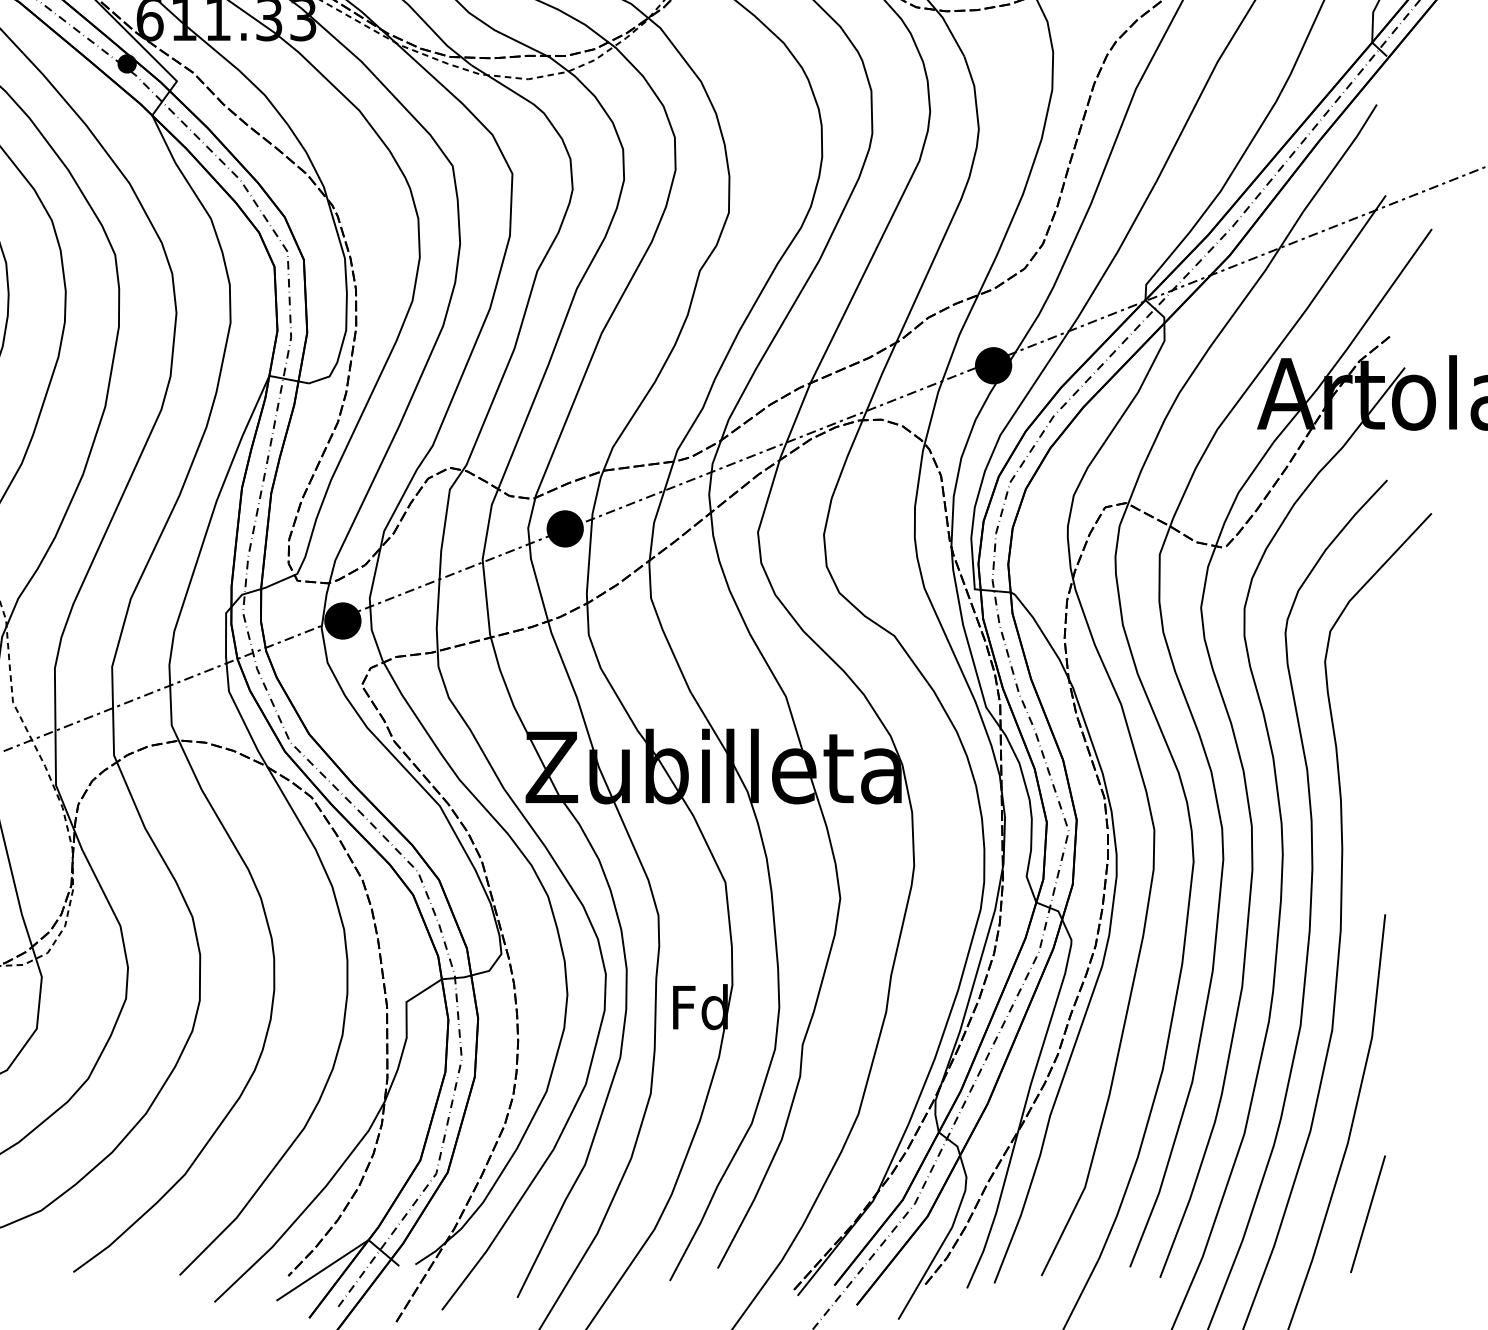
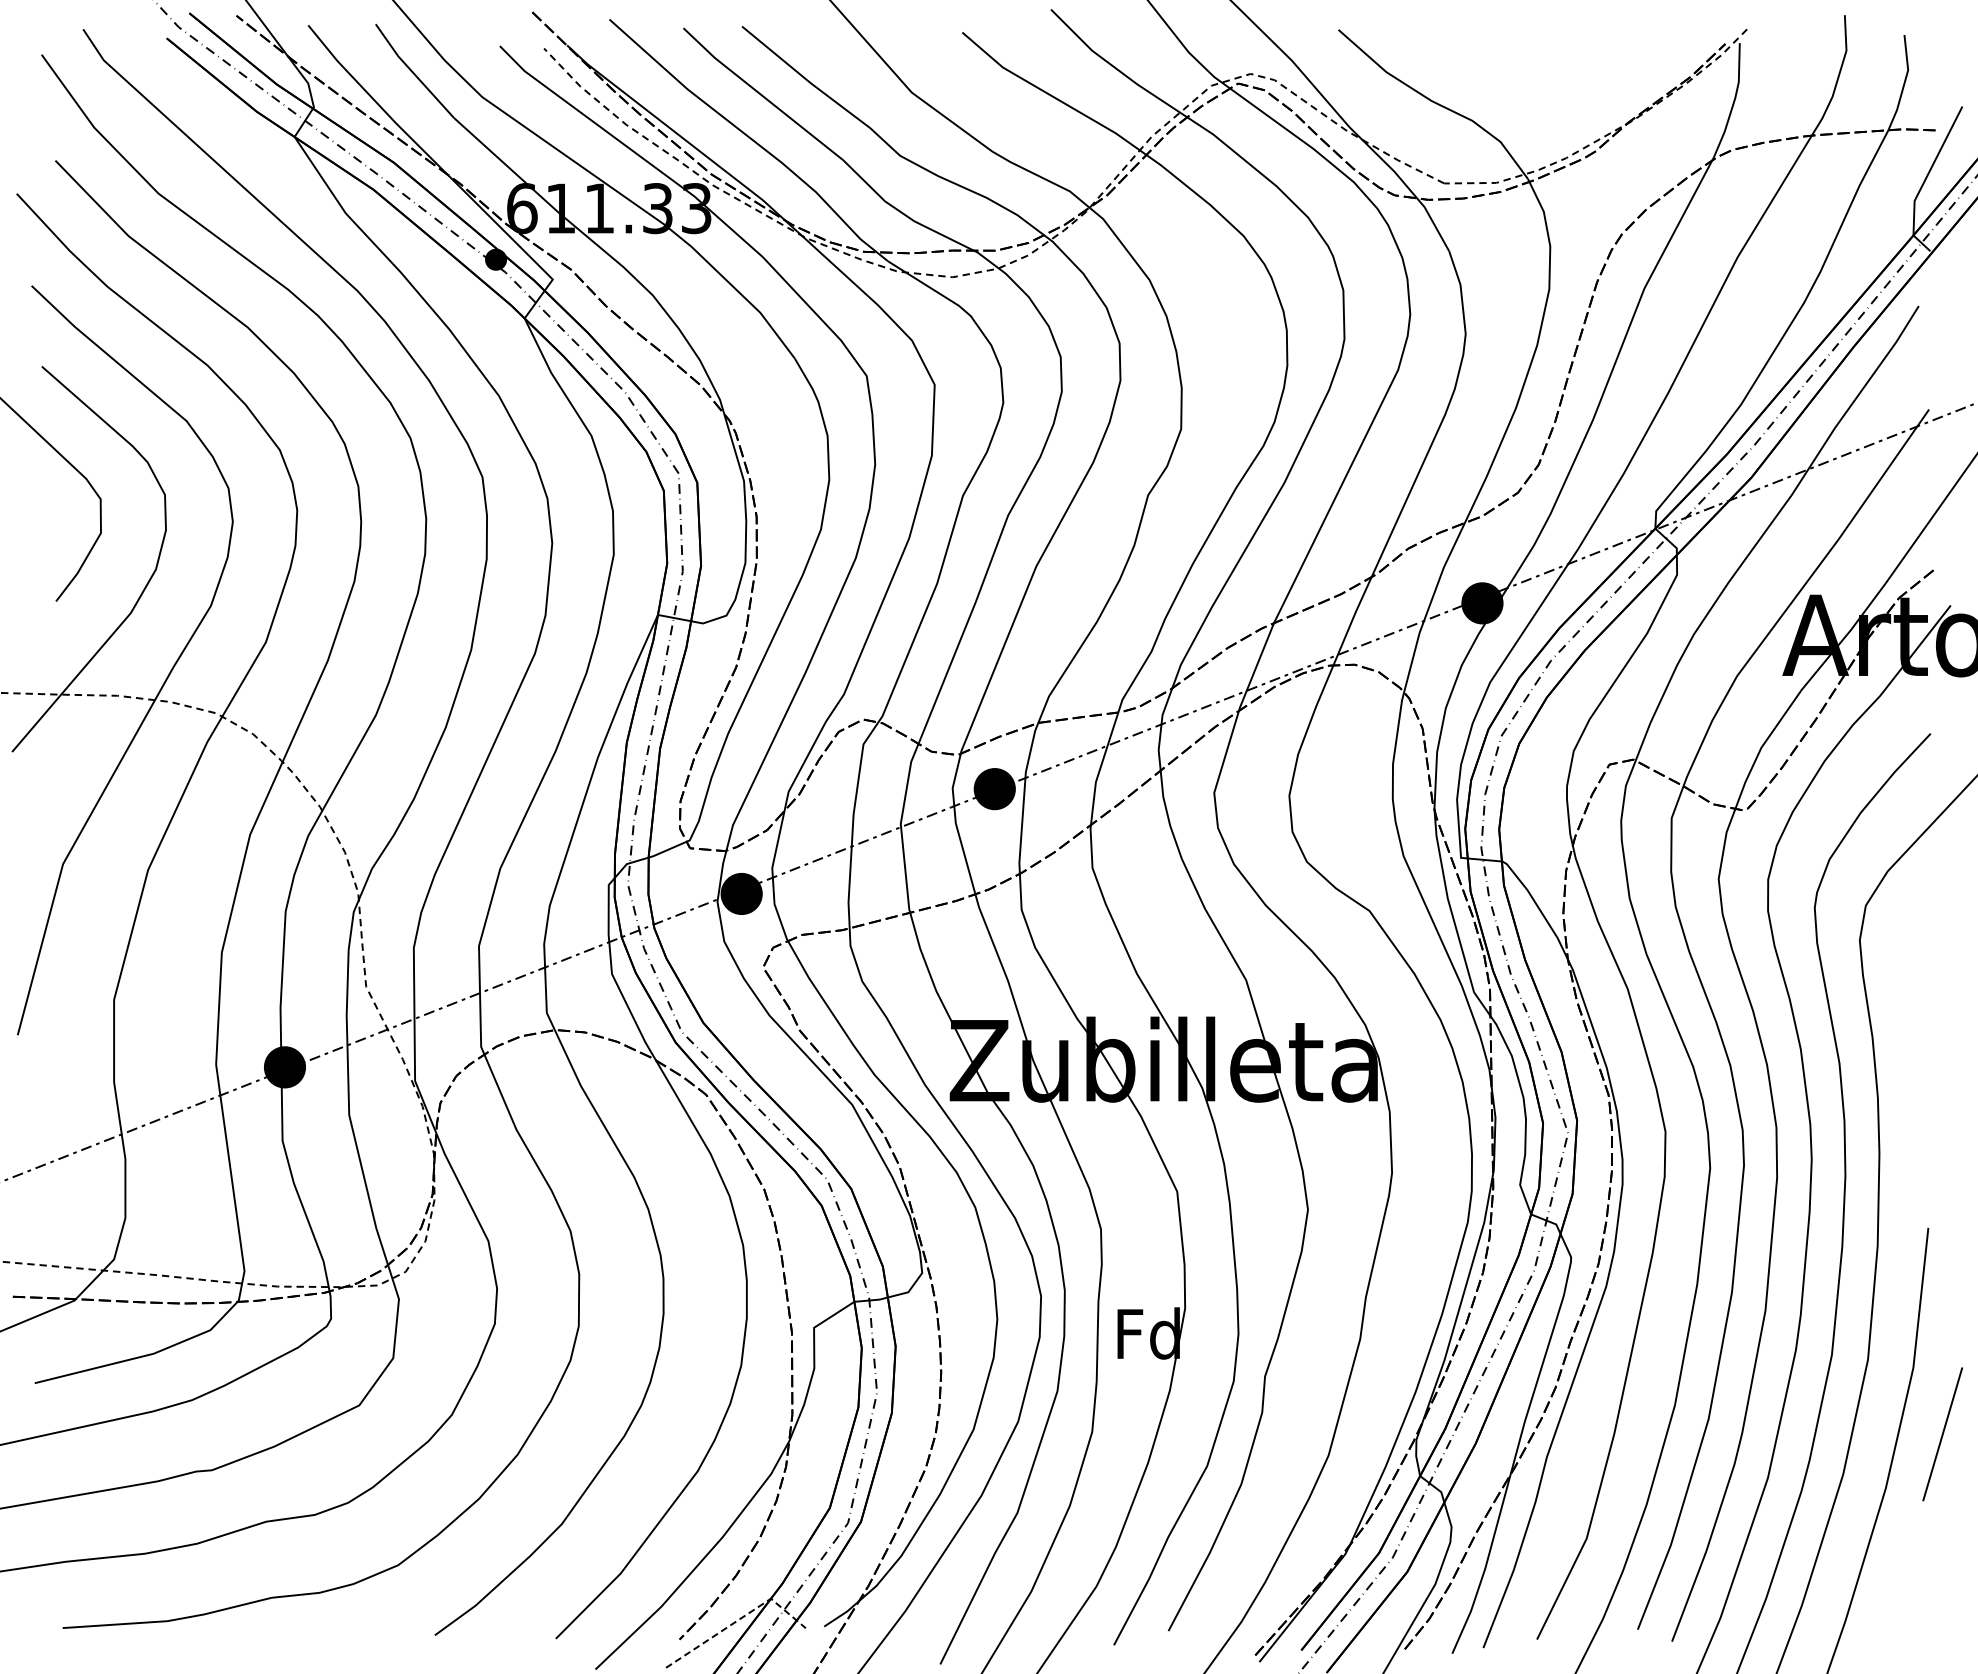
line: (1367, 1214) -> (1942, 1434), moved
line: (340, 1259) -> (738, 1620), solid -> dashed

